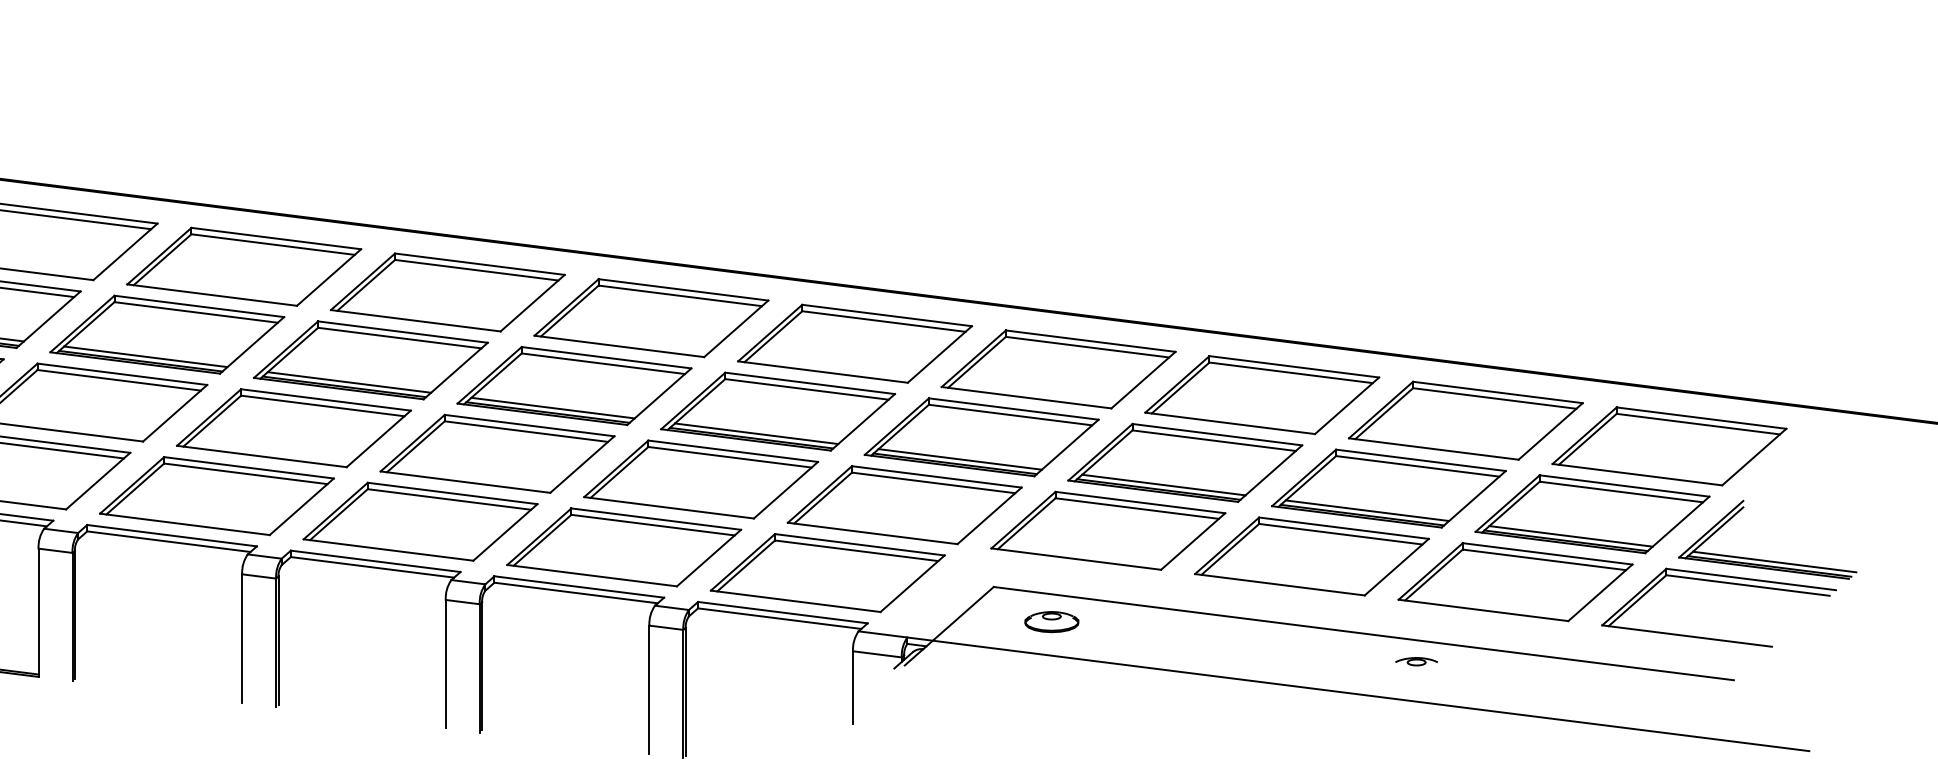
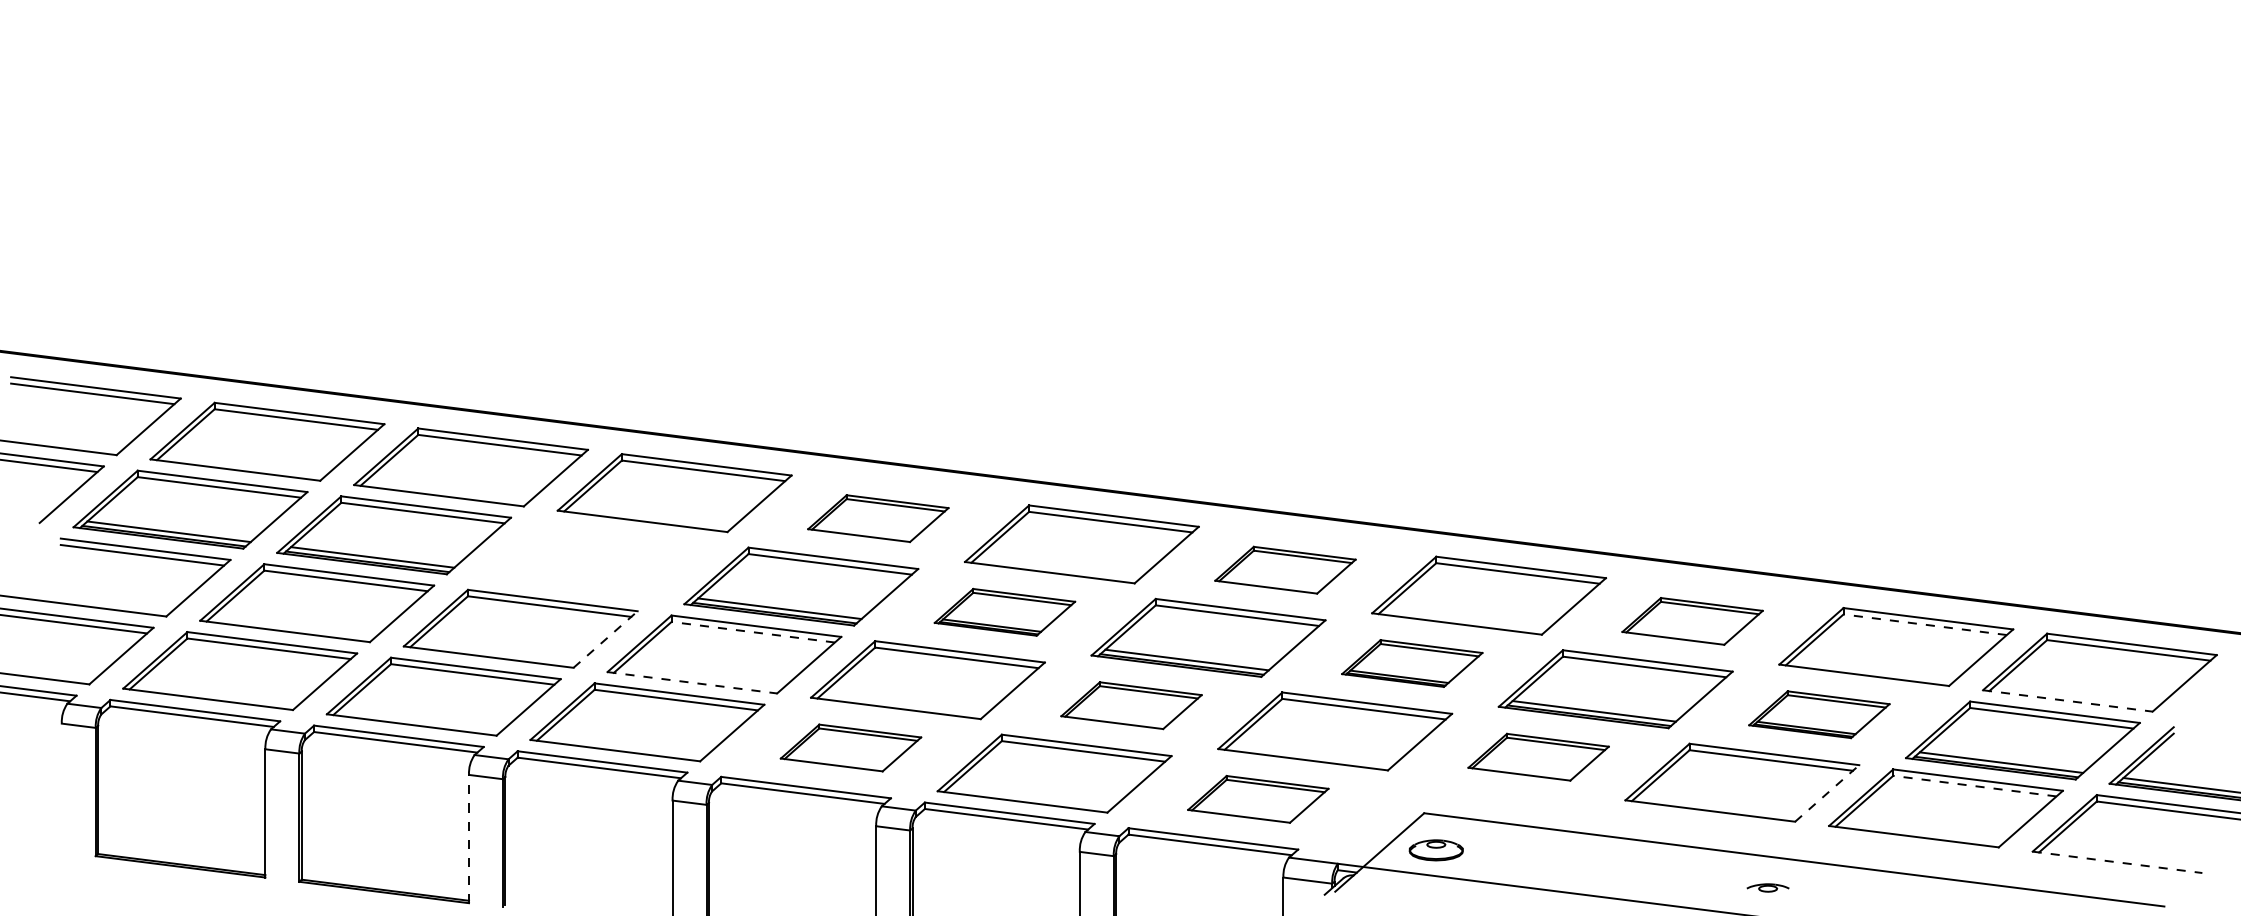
part: (448, 292) -> (878, 518), size x0.6
part: (167, 334) -> (597, 560), removed
part: (855, 344) -> (1285, 570), size x0.6
part: (574, 386) -> (1004, 612), size x0.6
part: (1262, 395) -> (1692, 621), size x0.6
line: (1494, 398) -> (1924, 624), solid -> dashed
line: (322, 406) -> (752, 632), solid -> dashed
line: (175, 413) -> (605, 639), solid -> dashed
part: (982, 437) -> (1412, 663), size x0.6
line: (262, 456) -> (692, 682), solid -> dashed
line: (1637, 474) -> (2067, 700), solid -> dashed
part: (701, 479) -> (1131, 705), size x0.6
part: (1389, 488) -> (1819, 714), size x0.6
part: (420, 521) -> (850, 747), size x0.6
part: (1108, 531) -> (1538, 757), size x0.6
line: (1544, 560) -> (1974, 786), solid -> dashed
line: (1397, 567) -> (1827, 793), solid -> dashed
part: (828, 573) -> (1258, 799), size x0.6
line: (39, 612) -> (469, 838), solid -> dashed
part: (1051, 622) -> (1435, 850), moved
line: (1687, 636) -> (2117, 862), solid -> dashed
part: (1416, 661) -> (1767, 887), moved

